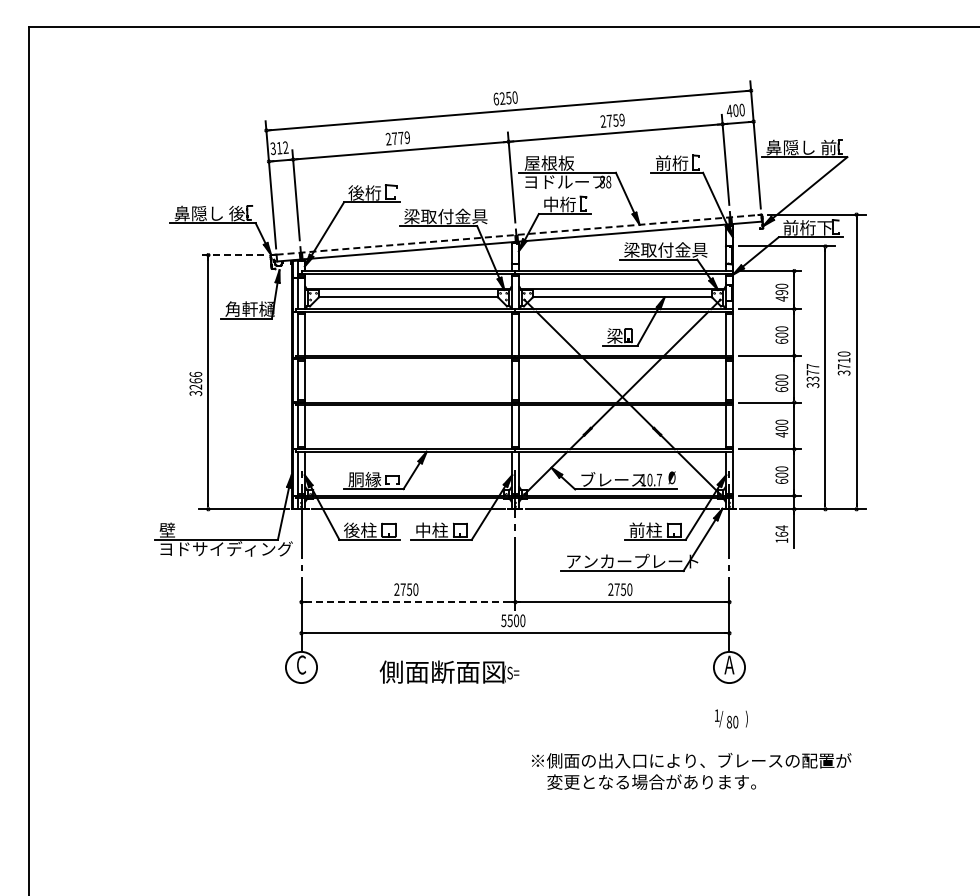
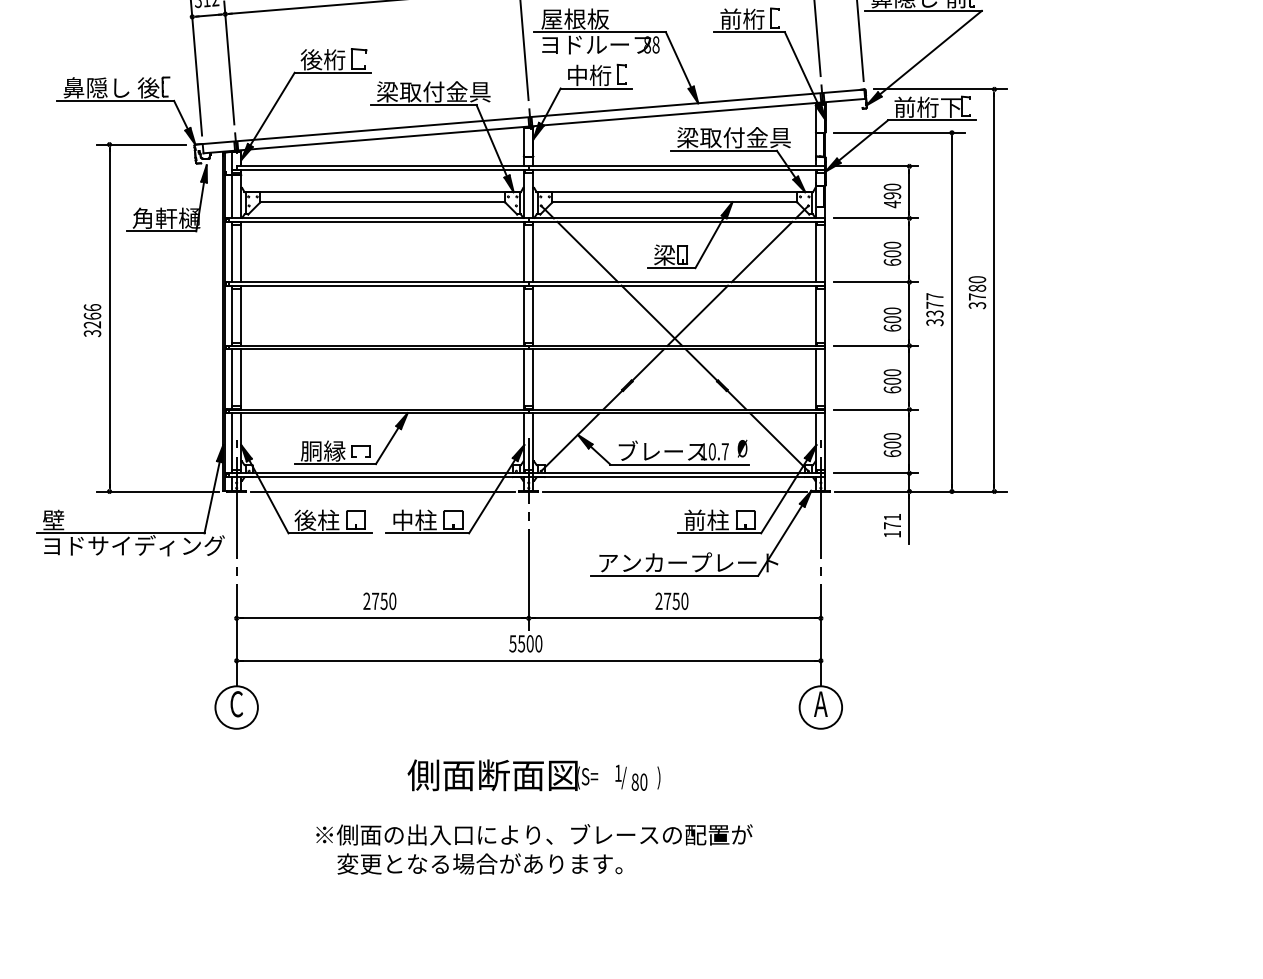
line: (519, 234) -> (534, 116), dashed -> solid
line: (231, 255) -> (141, 145), dashed -> solid
text: (843, 359) -> (976, 287), 3710 -> 3780
text: (781, 434) -> (891, 389), 400 -> 600
text: (781, 530) -> (891, 520), 164 -> 171
line: (408, 602) -> (382, 618), dashed -> solid
text: (449, 671) -> (502, 774), moved
text: (731, 718) -> (638, 777), moved
text: (691, 771) -> (534, 849), moved

